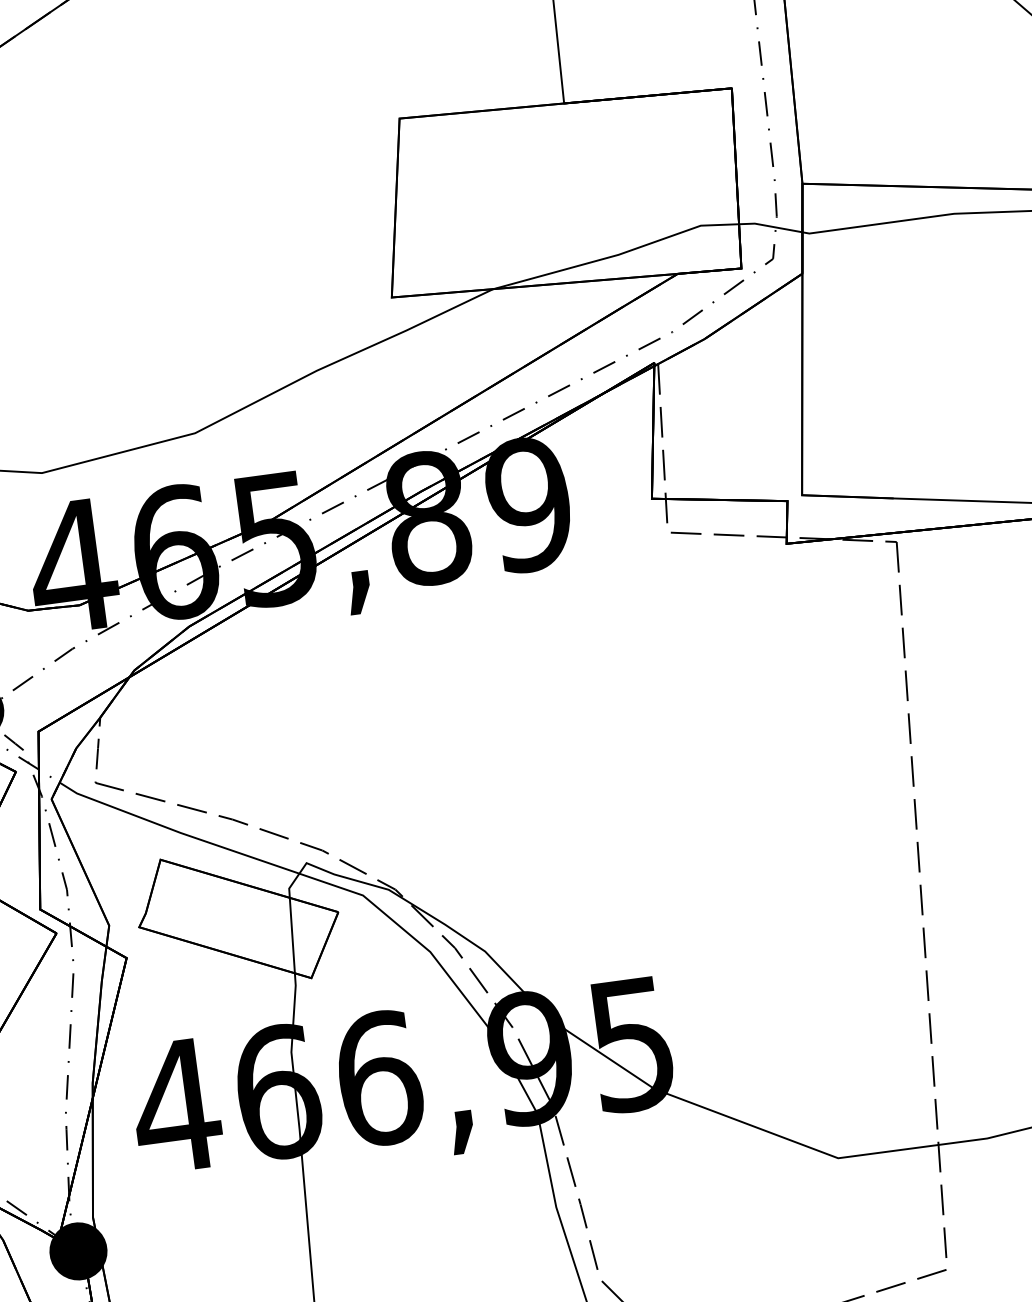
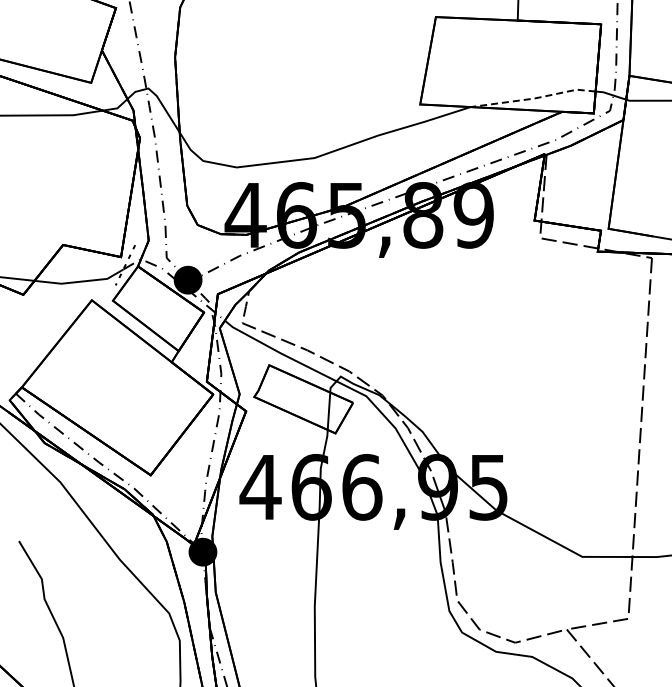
line: (618, 254) -> (534, 98), solid -> dashed

